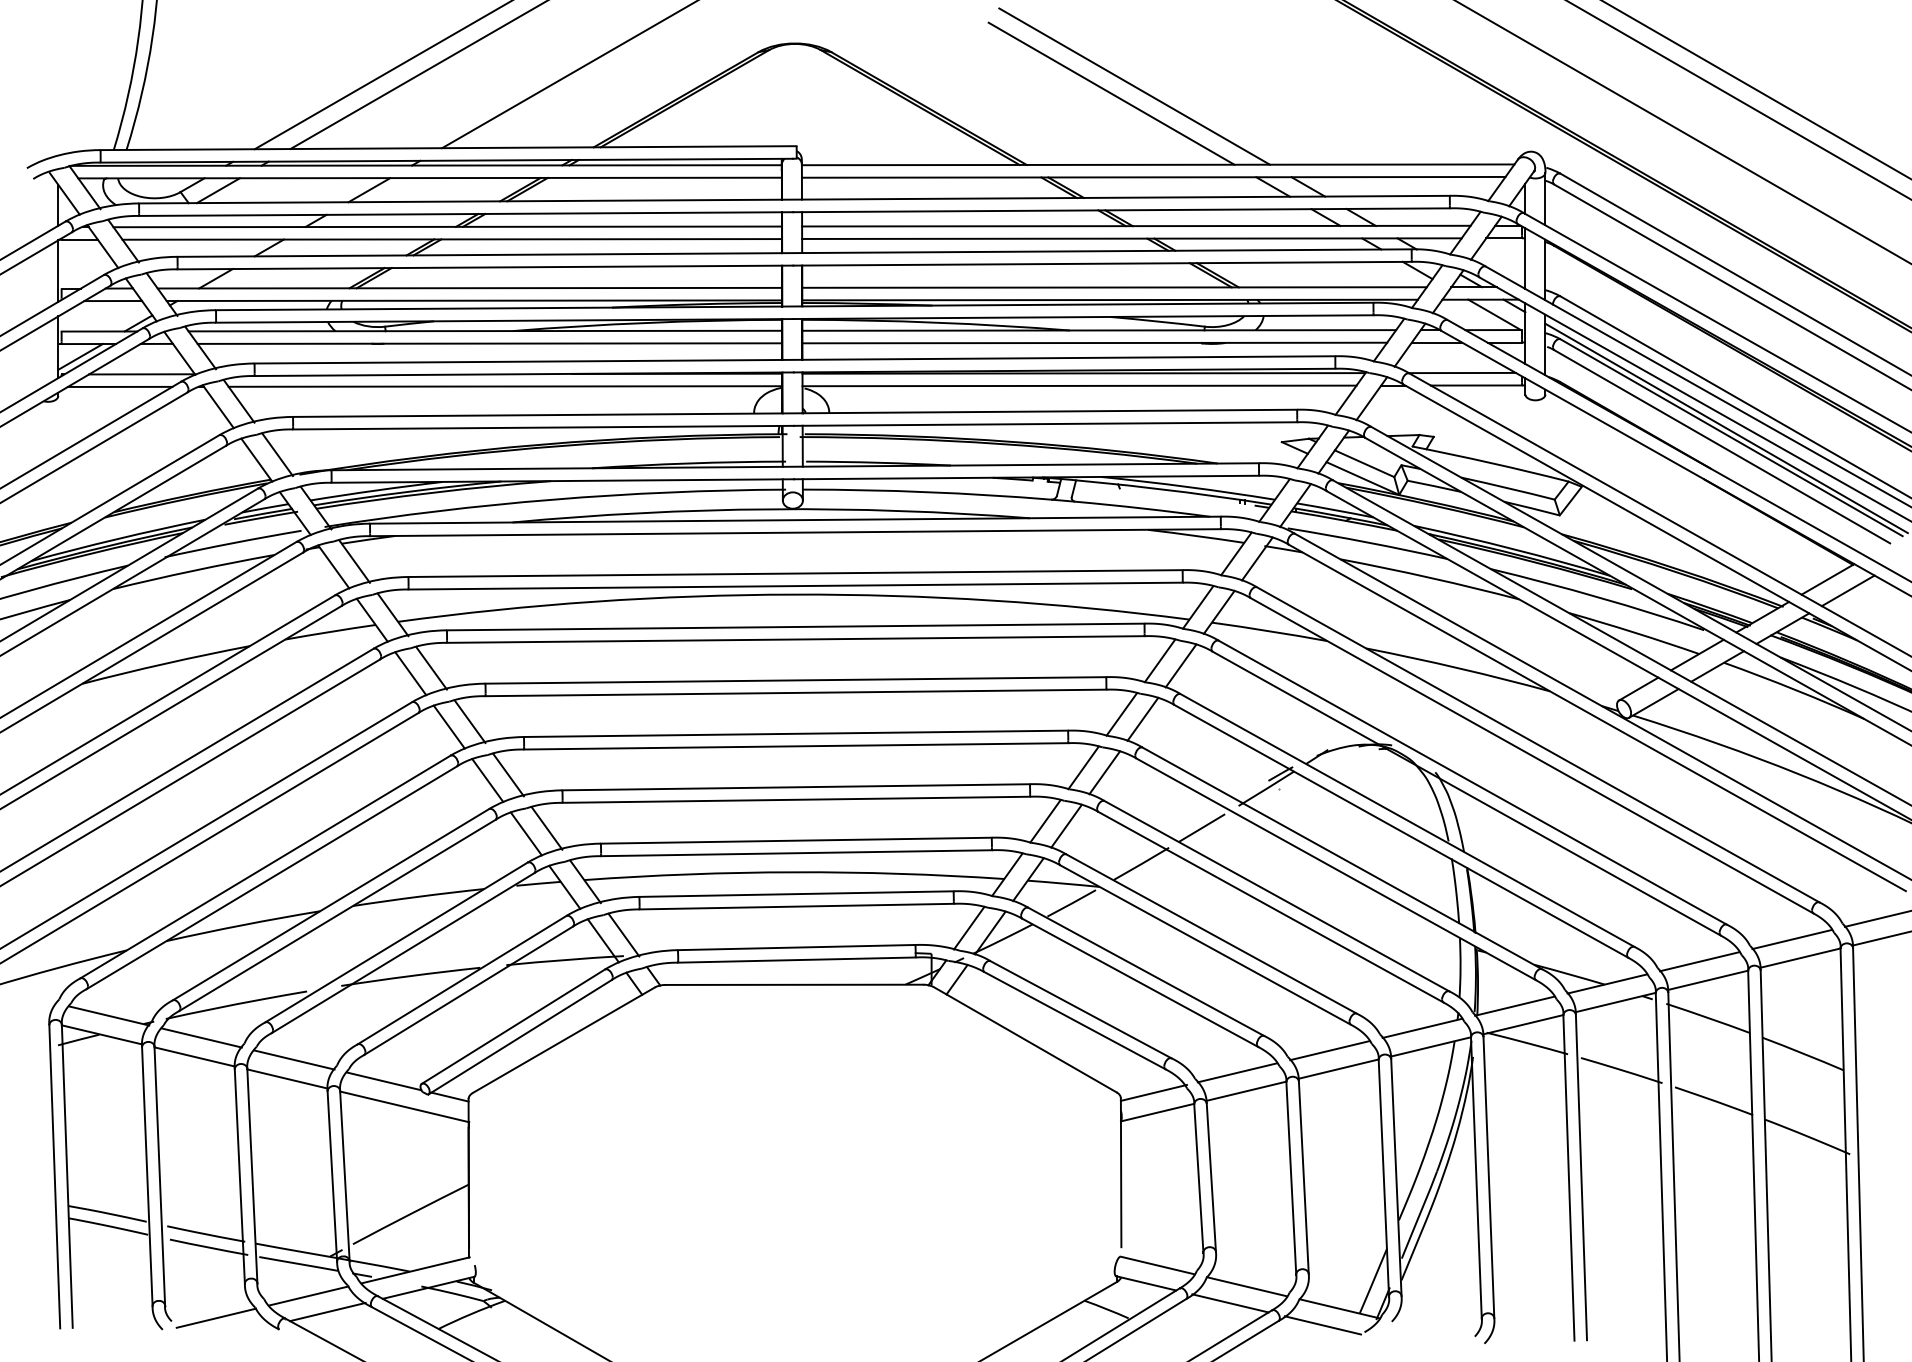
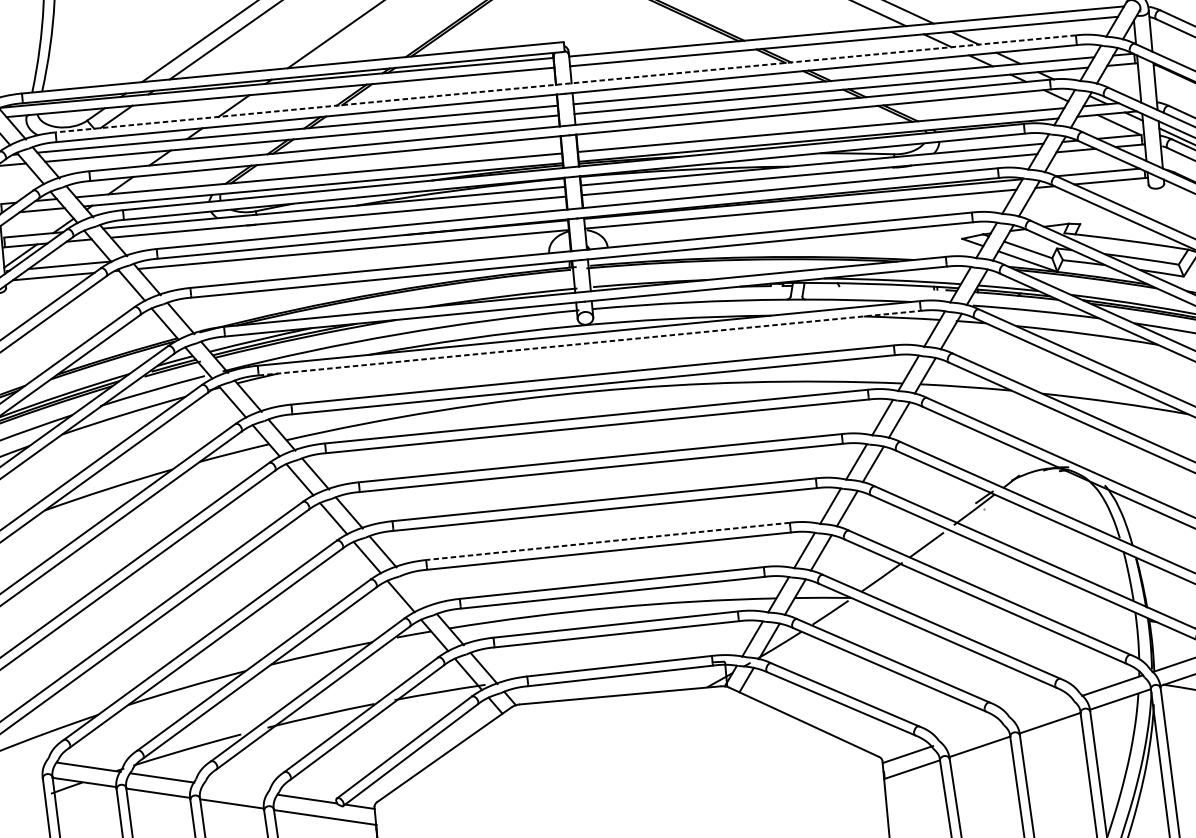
line: (793, 199) -> (565, 83), solid -> dashed
line: (795, 532) -> (589, 343), solid -> dashed
line: (796, 787) -> (608, 541), solid -> dashed
line: (546, 828) -> (416, 590), removed
line: (1329, 1050) -> (1041, 709), removed
line: (294, 1059) -> (236, 788), removed
line: (1237, 1072) -> (971, 732), removed

